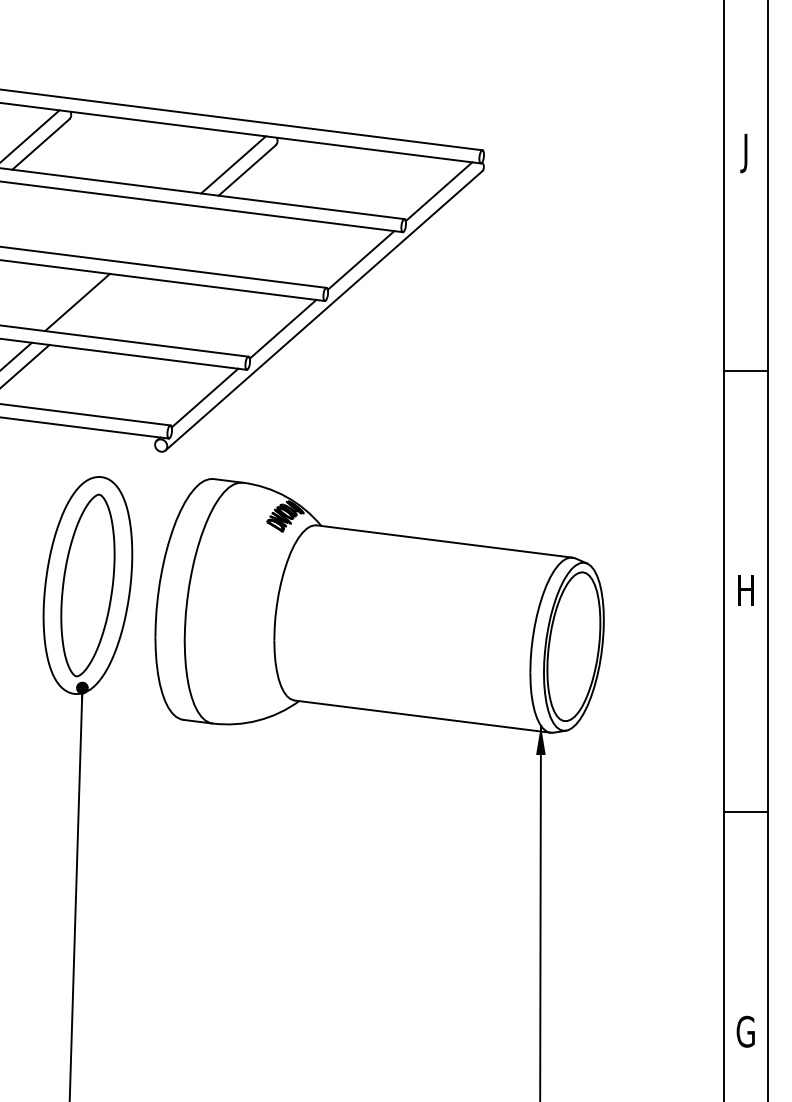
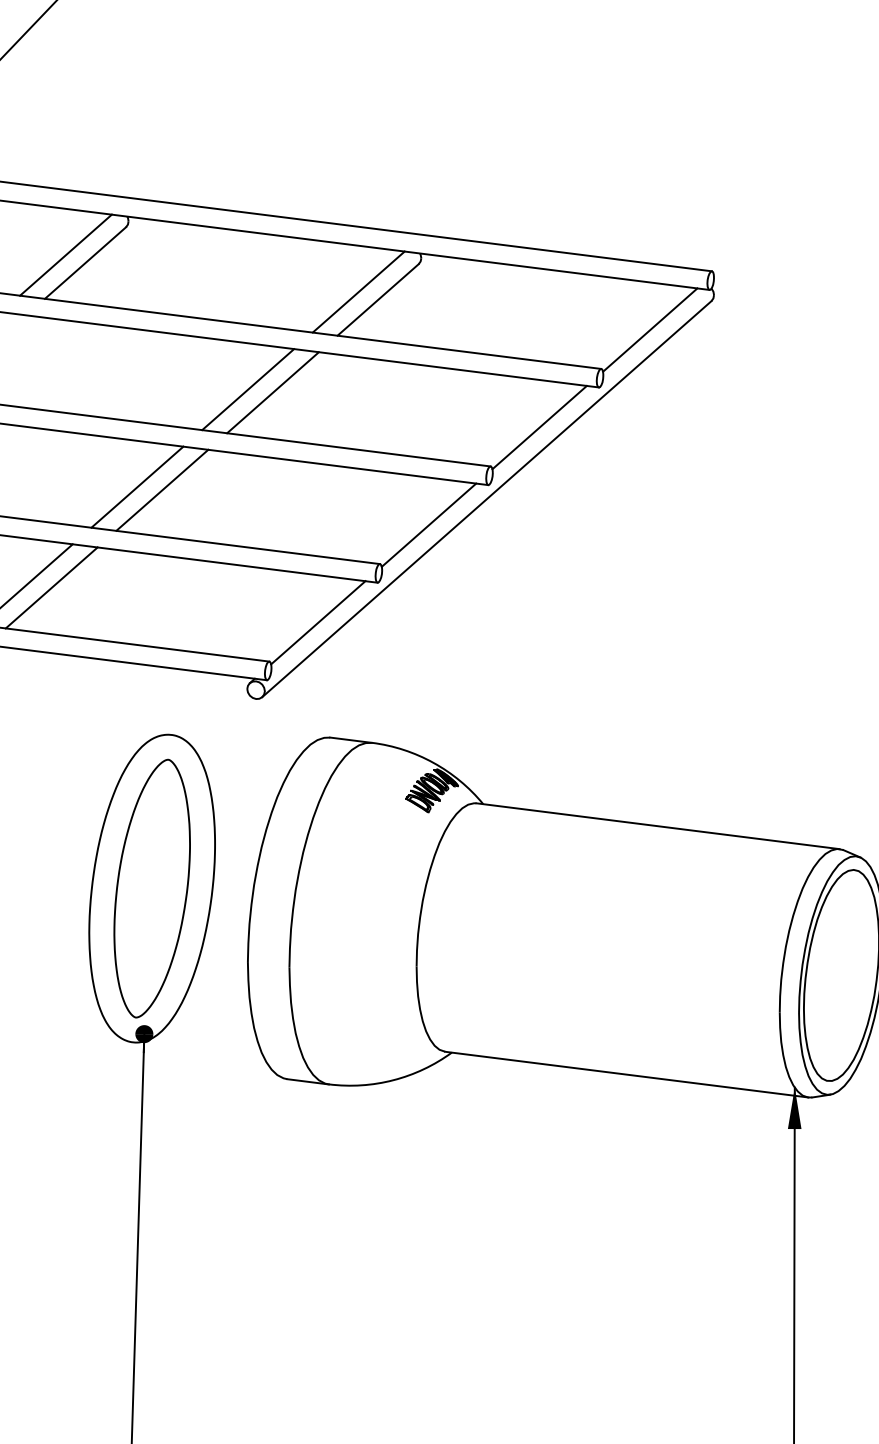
line: (155, 233) -> (248, 389), added
line: (172, 235) -> (272, 392), added
line: (94, 304) -> (161, 490), added

